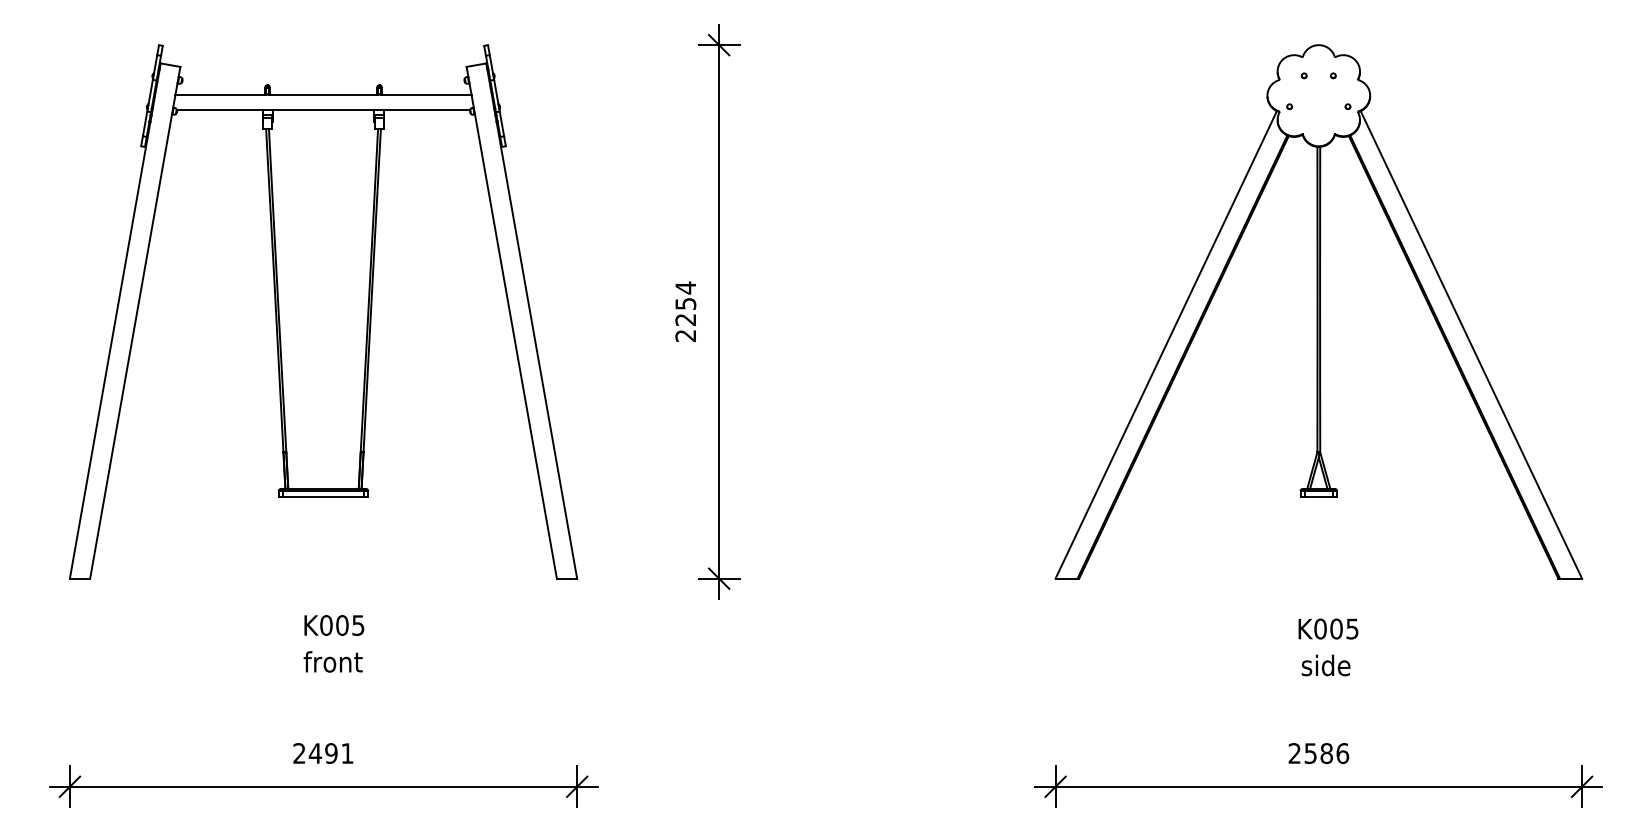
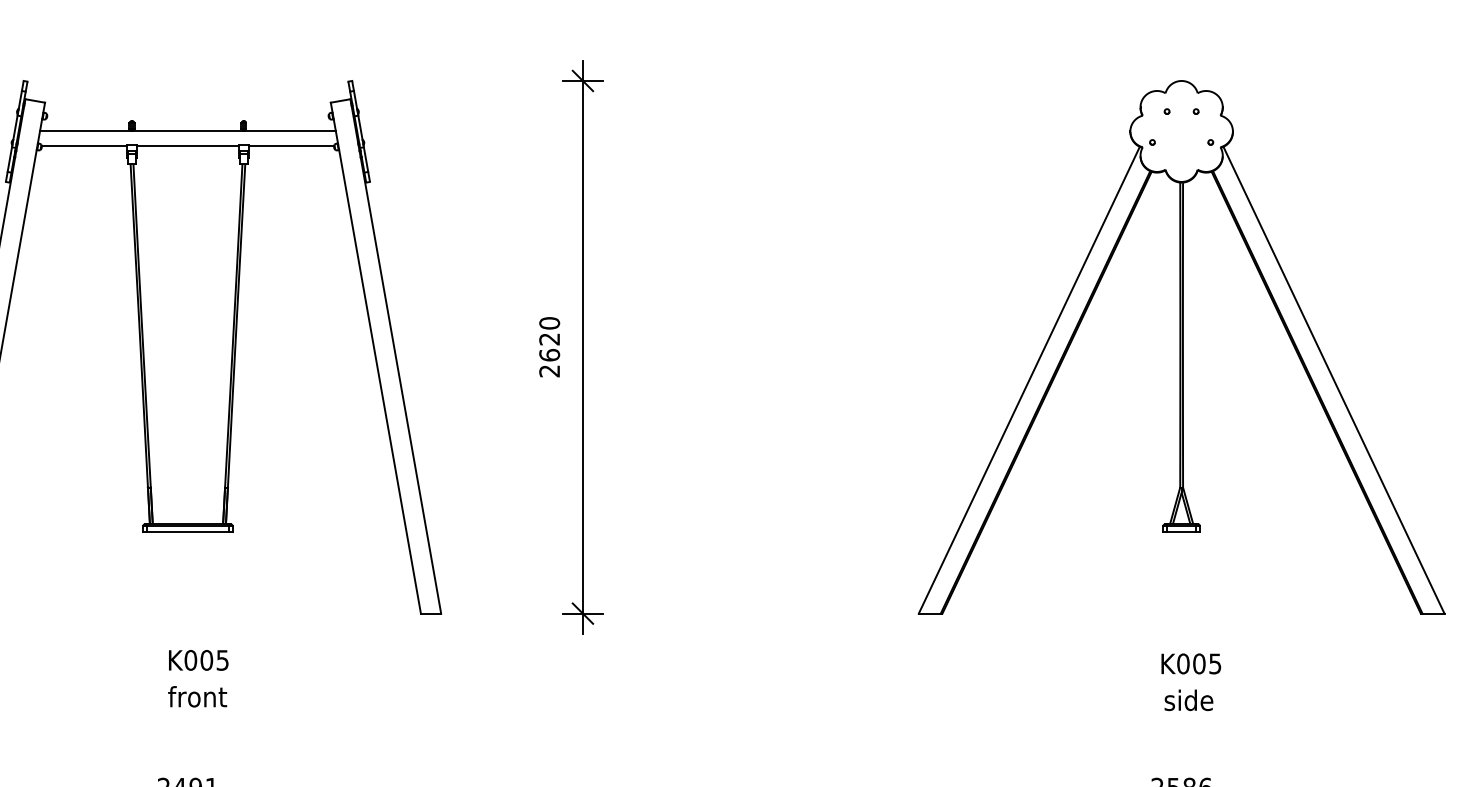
text: (685, 303) -> (549, 338), 2254 -> 2620

